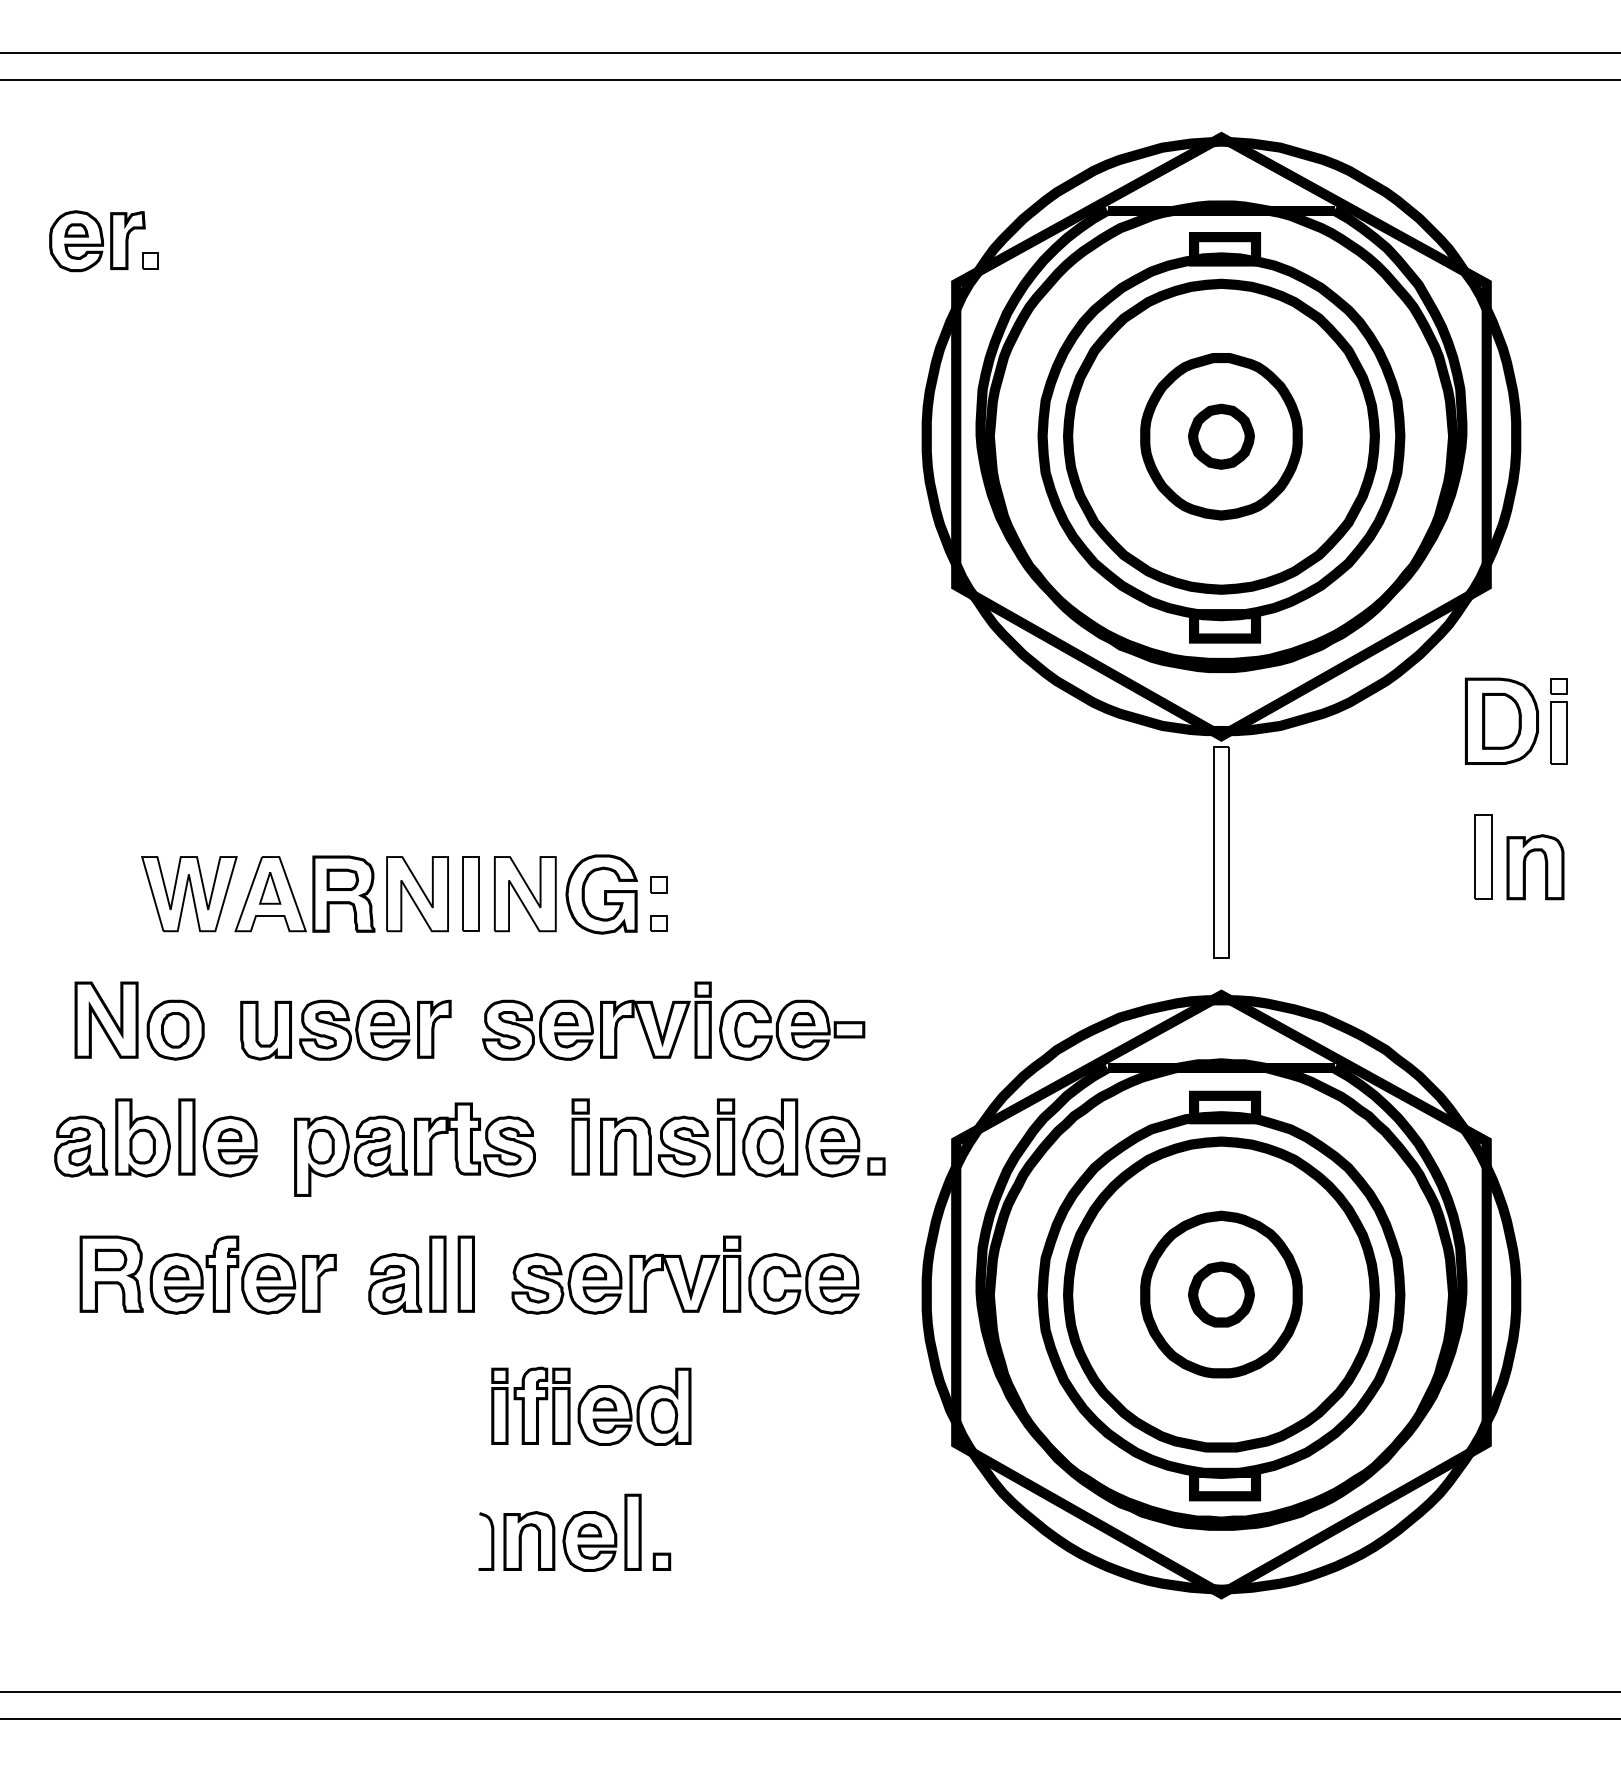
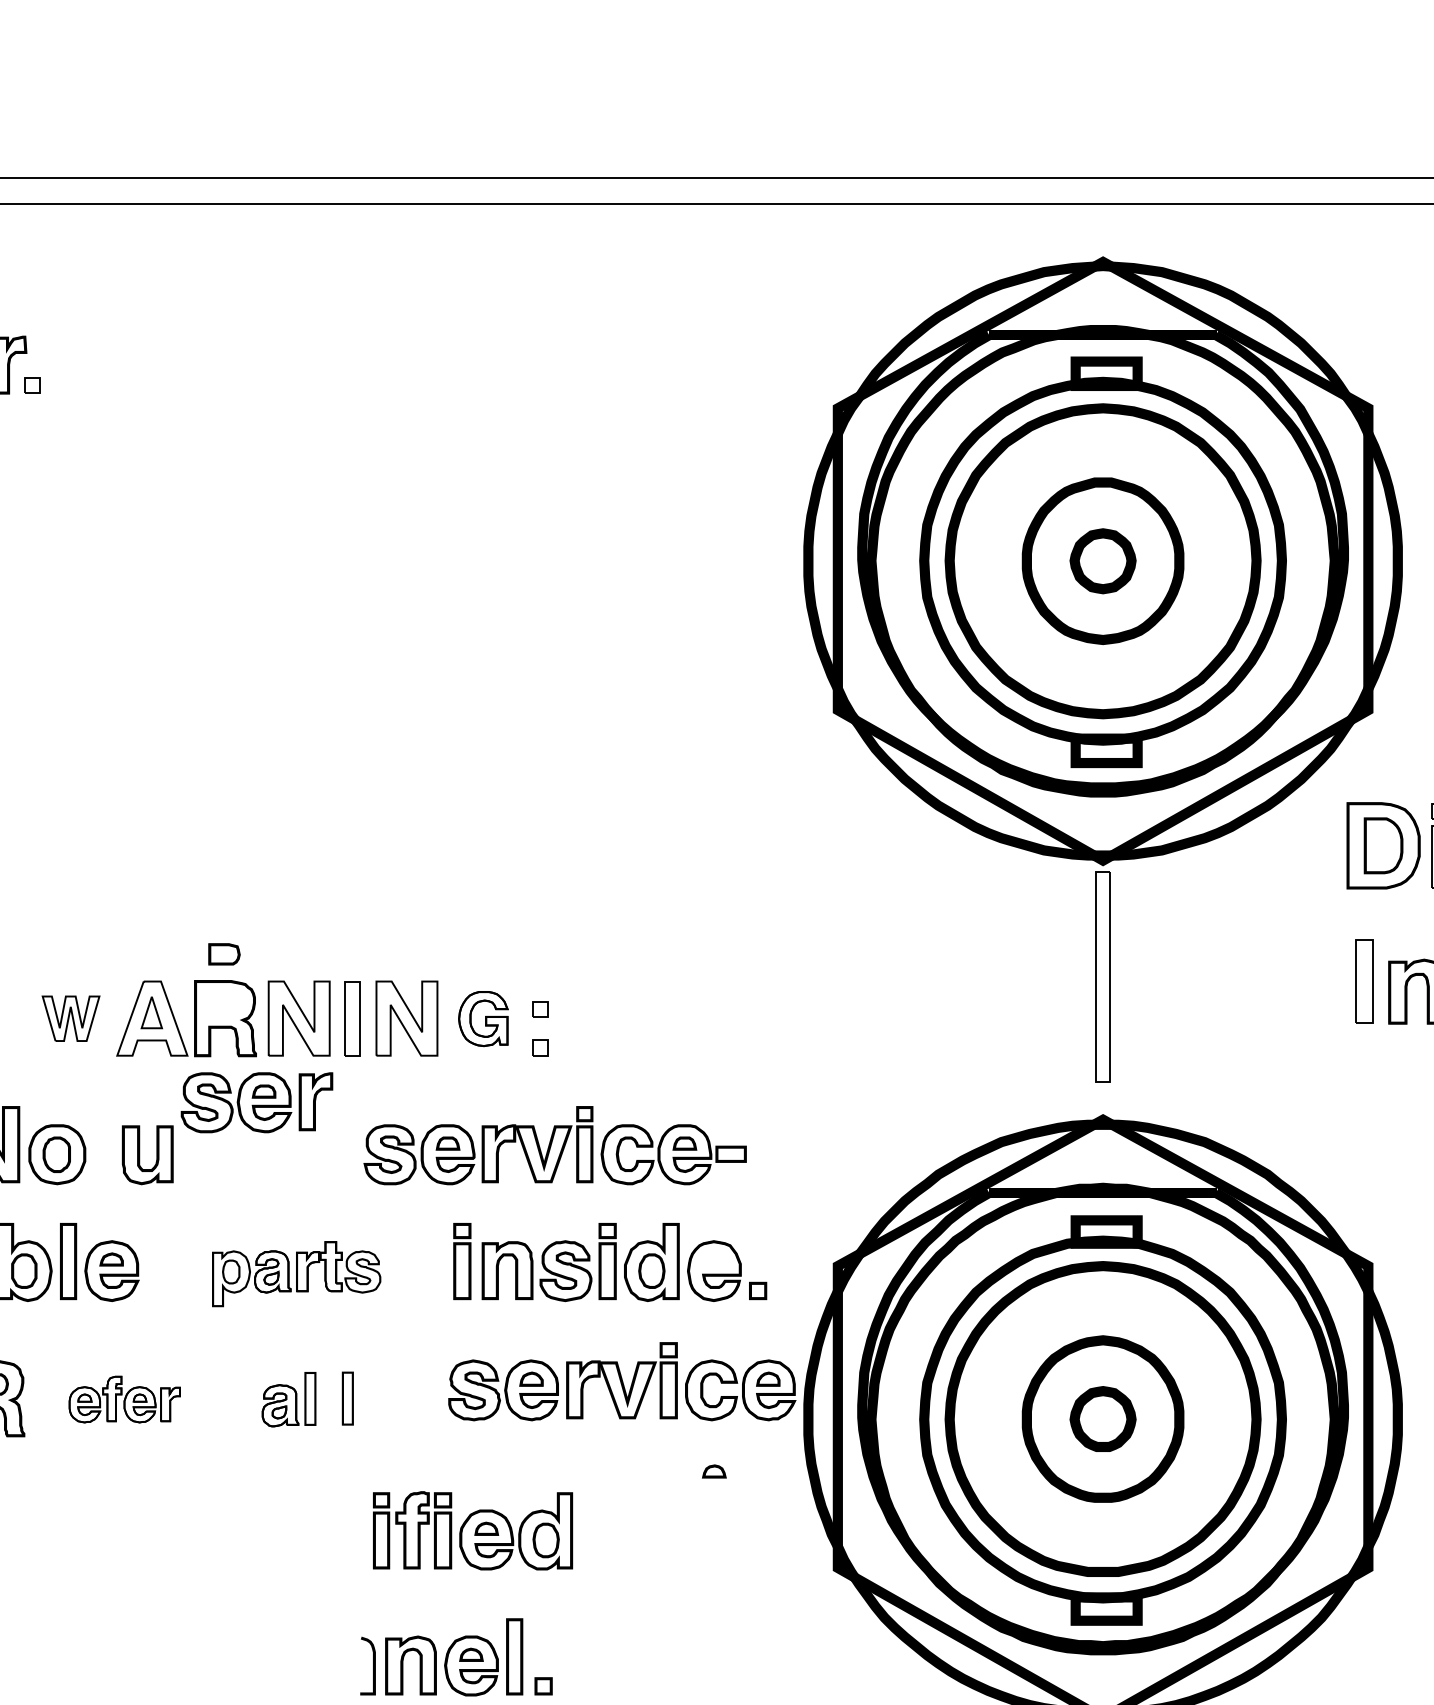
part: (342, 879) -> (224, 953), moved
part: (189, 894) -> (71, 1018), size x0.6
part: (601, 894) -> (483, 1018), size x0.7
part: (375, 1029) -> (257, 1101), moved
part: (832, 1134) -> (714, 1470), moved
part: (414, 1149) -> (296, 1273), size x0.7
part: (465, 1273) -> (347, 1397), size x0.7
part: (242, 1274) -> (124, 1398), size x0.6
part: (407, 1274) -> (289, 1398), size x0.7
part: (685, 1274) -> (622, 1380), moved

